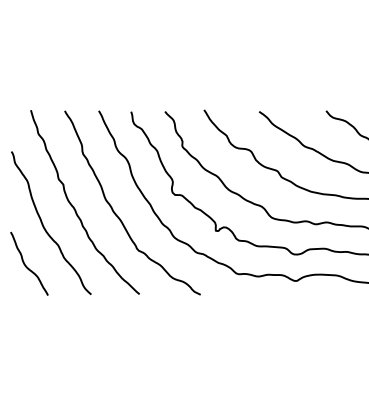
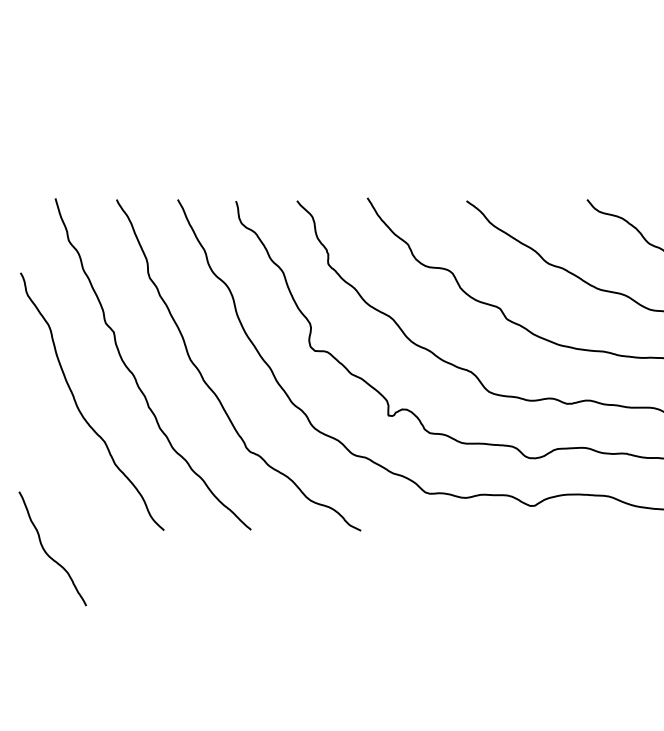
curve: (26, 265) -> (47, 551), moved

